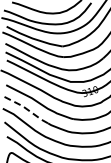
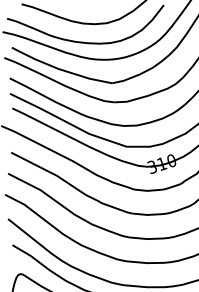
line: (27, 109) -> (49, 196), dashed -> solid

